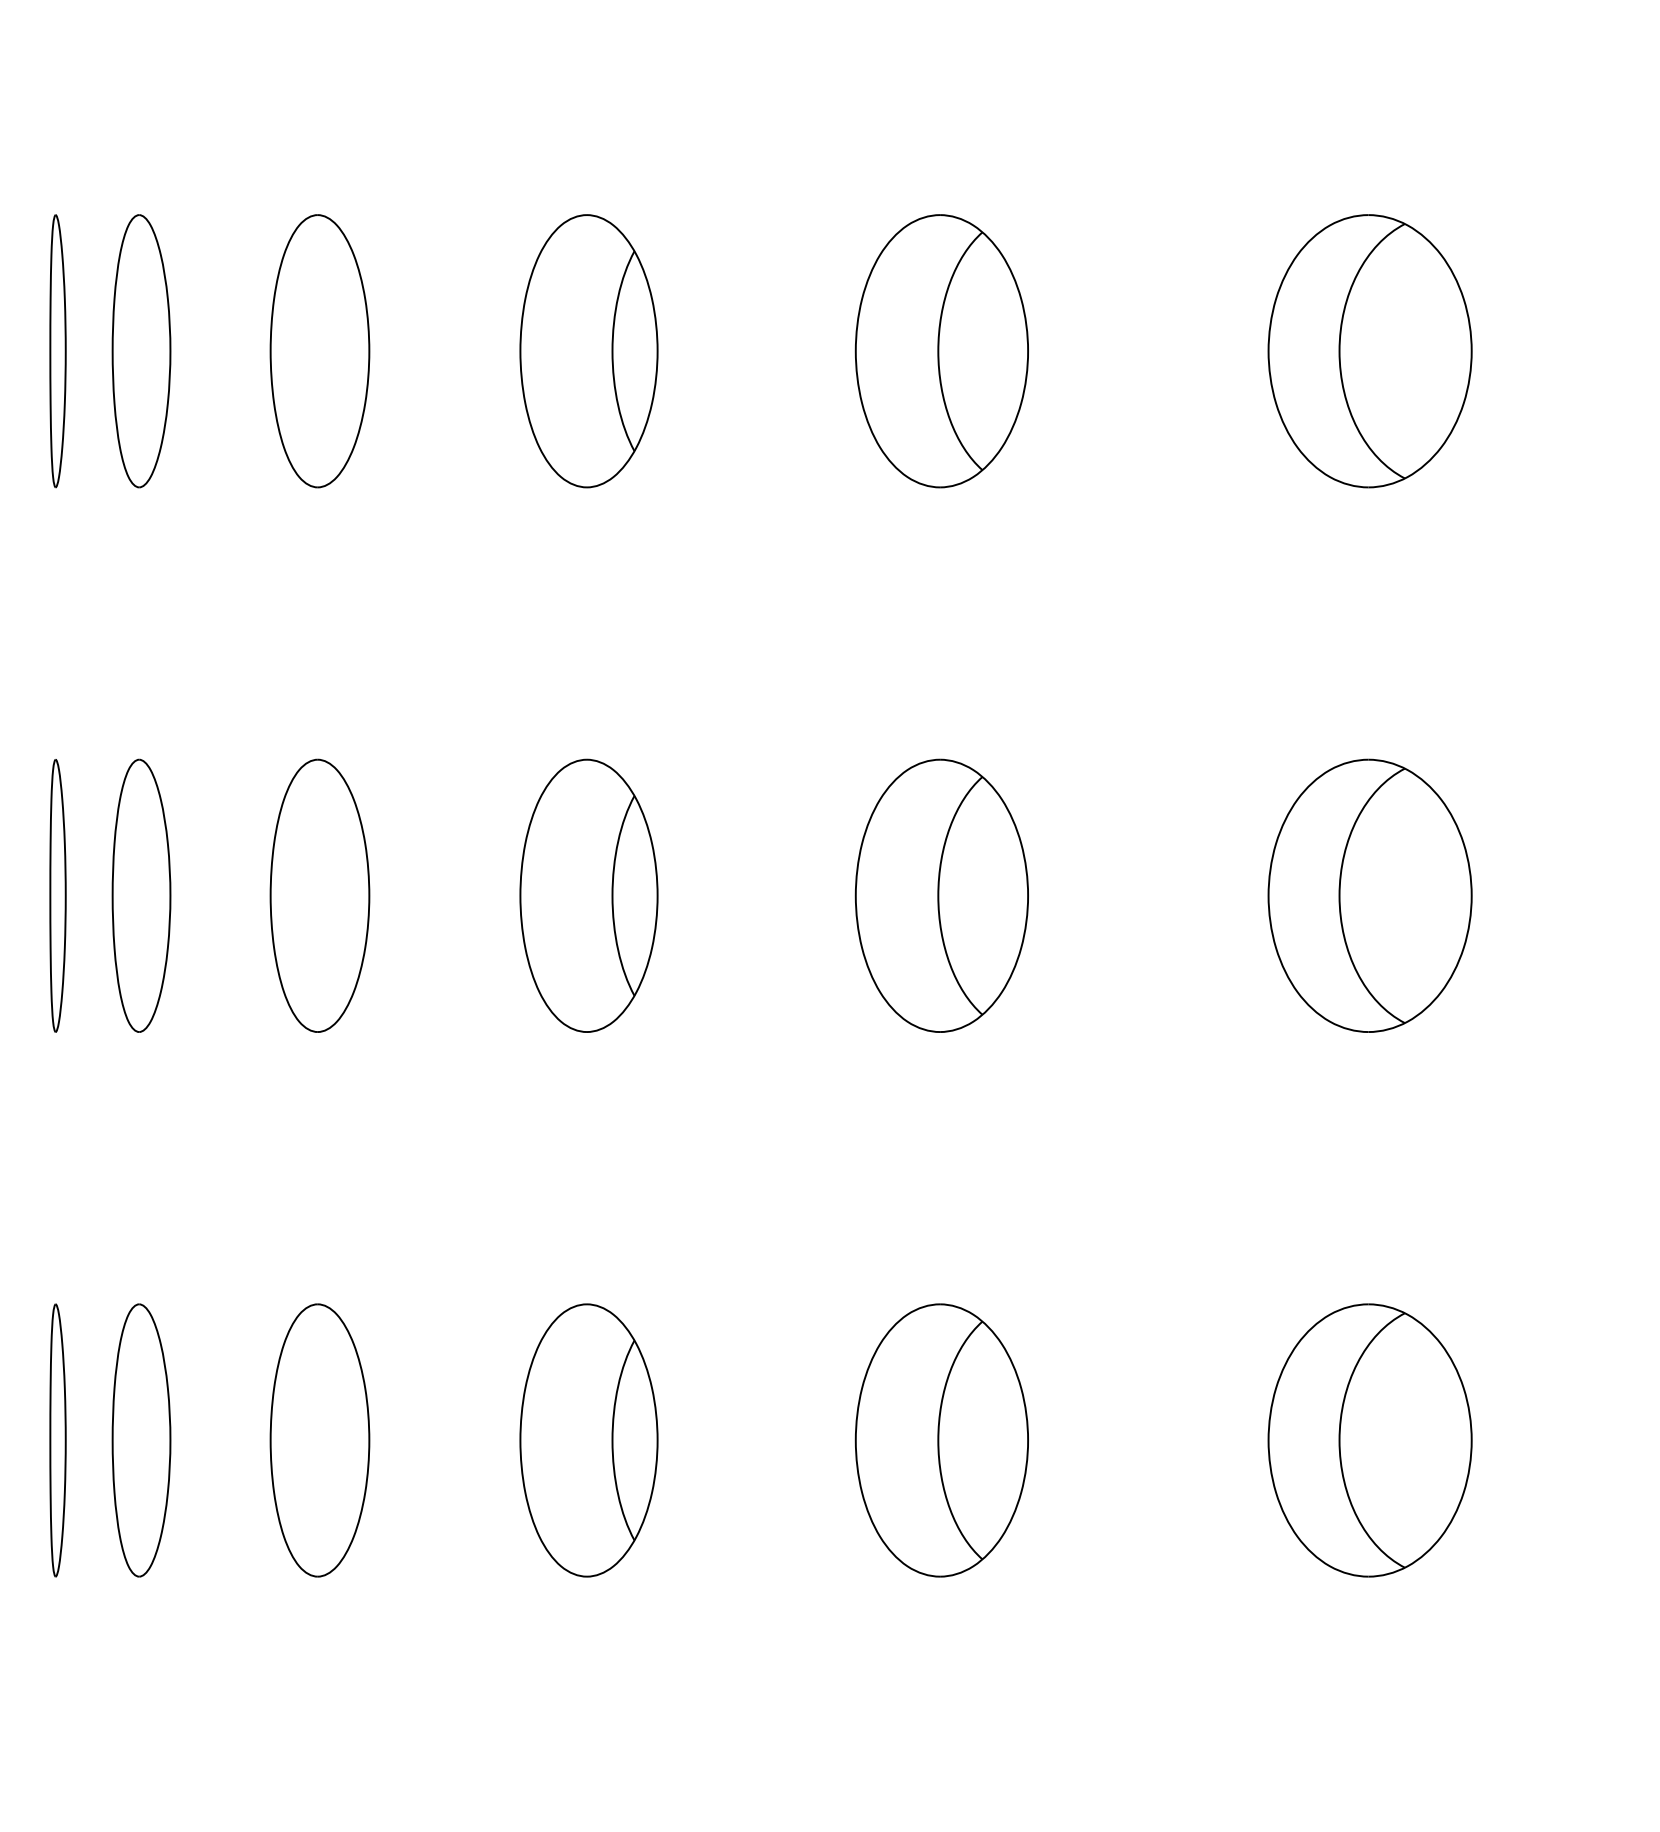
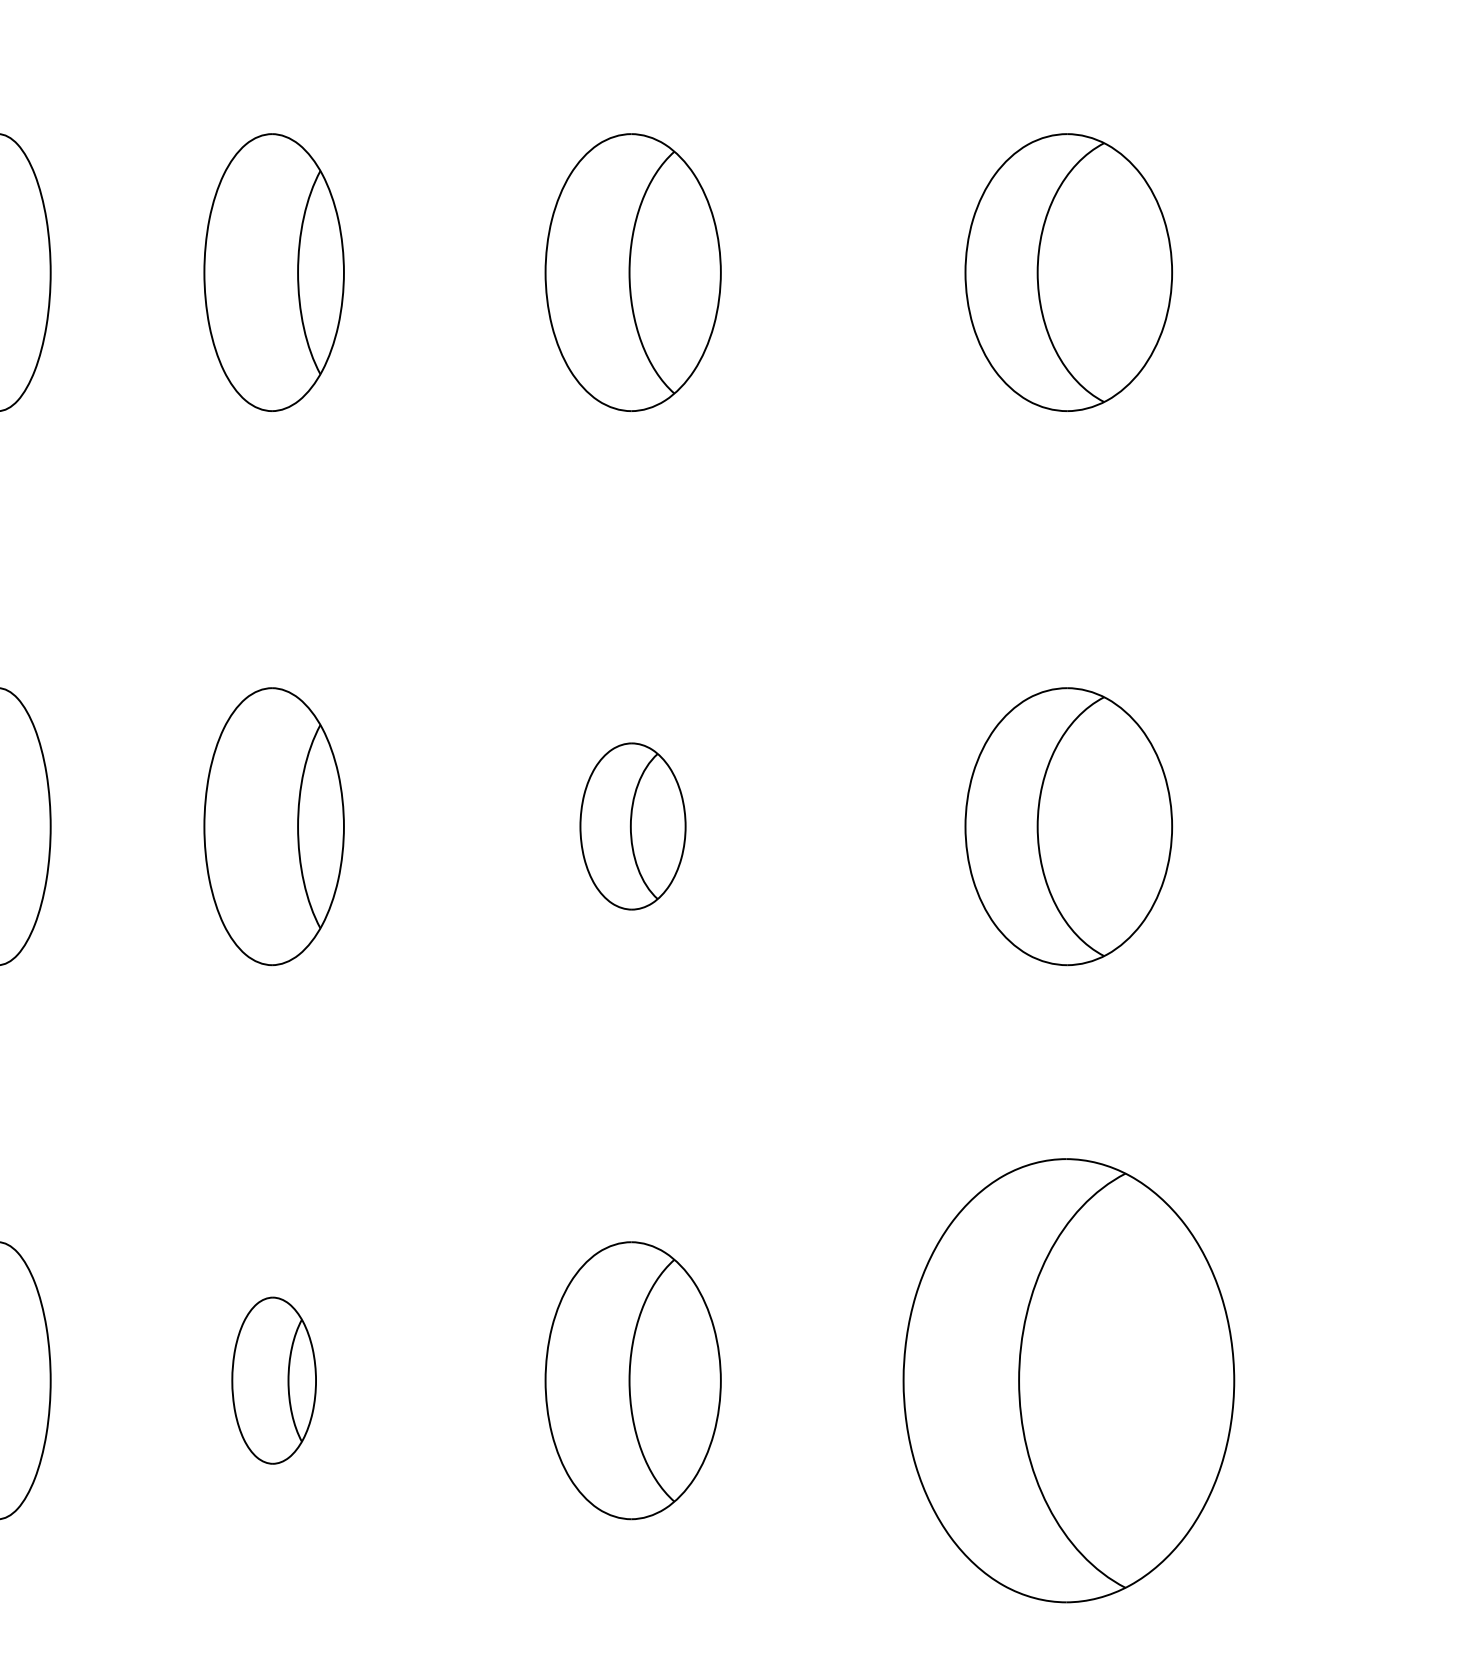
part: (941, 895) -> (632, 826), size x0.6
part: (588, 1440) -> (273, 1380), size x0.6
part: (1369, 1440) -> (1068, 1380), size x1.6

